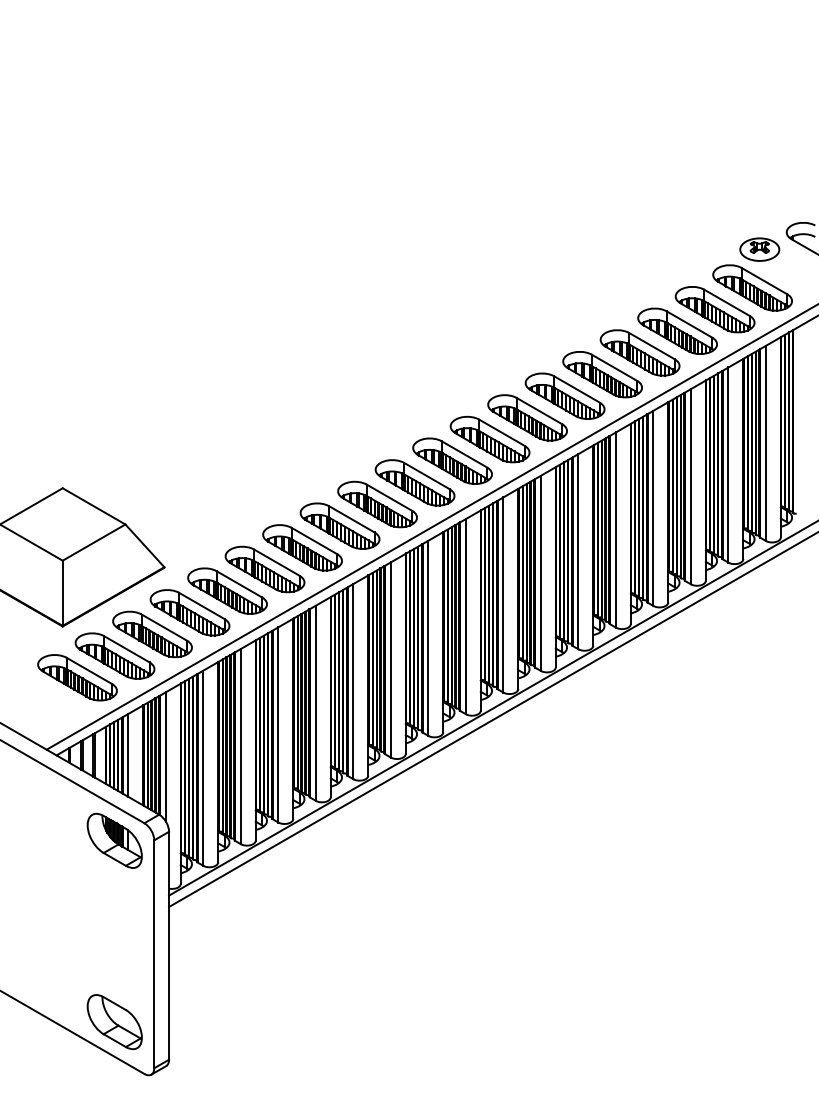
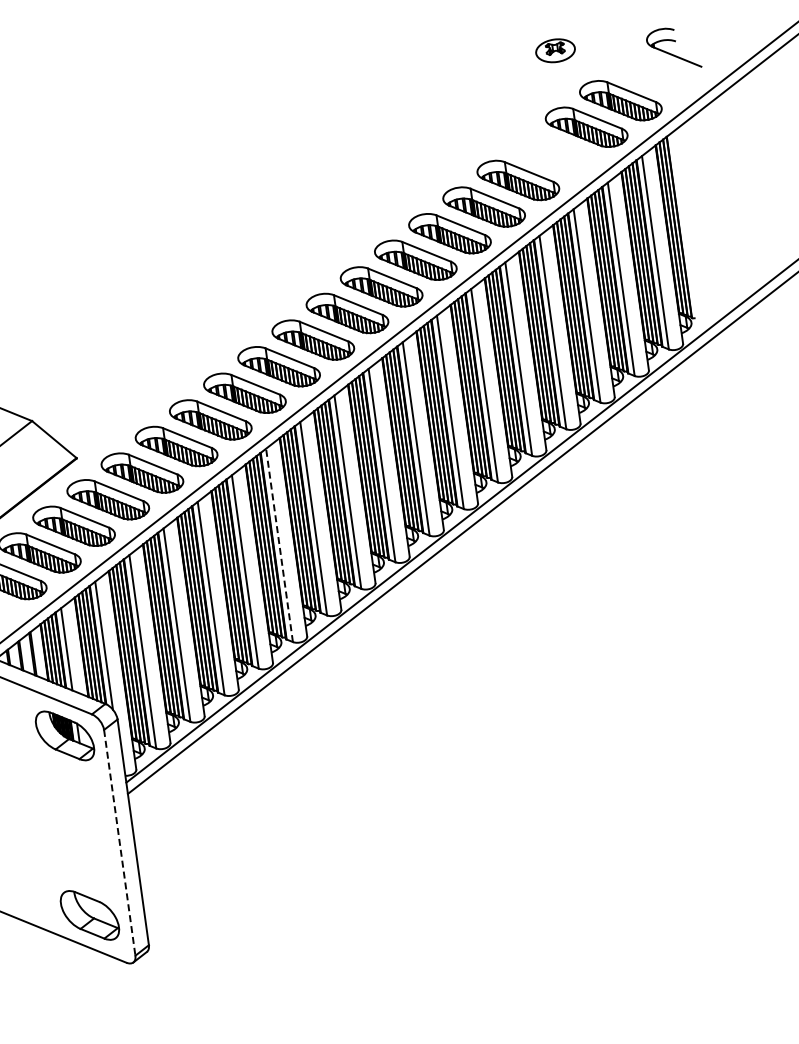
part: (759, 249) -> (555, 50), moved
part: (677, 330) -> (552, 153), removed
line: (353, 681) -> (279, 545), solid -> dashed
line: (154, 954) -> (120, 843), solid -> dashed

